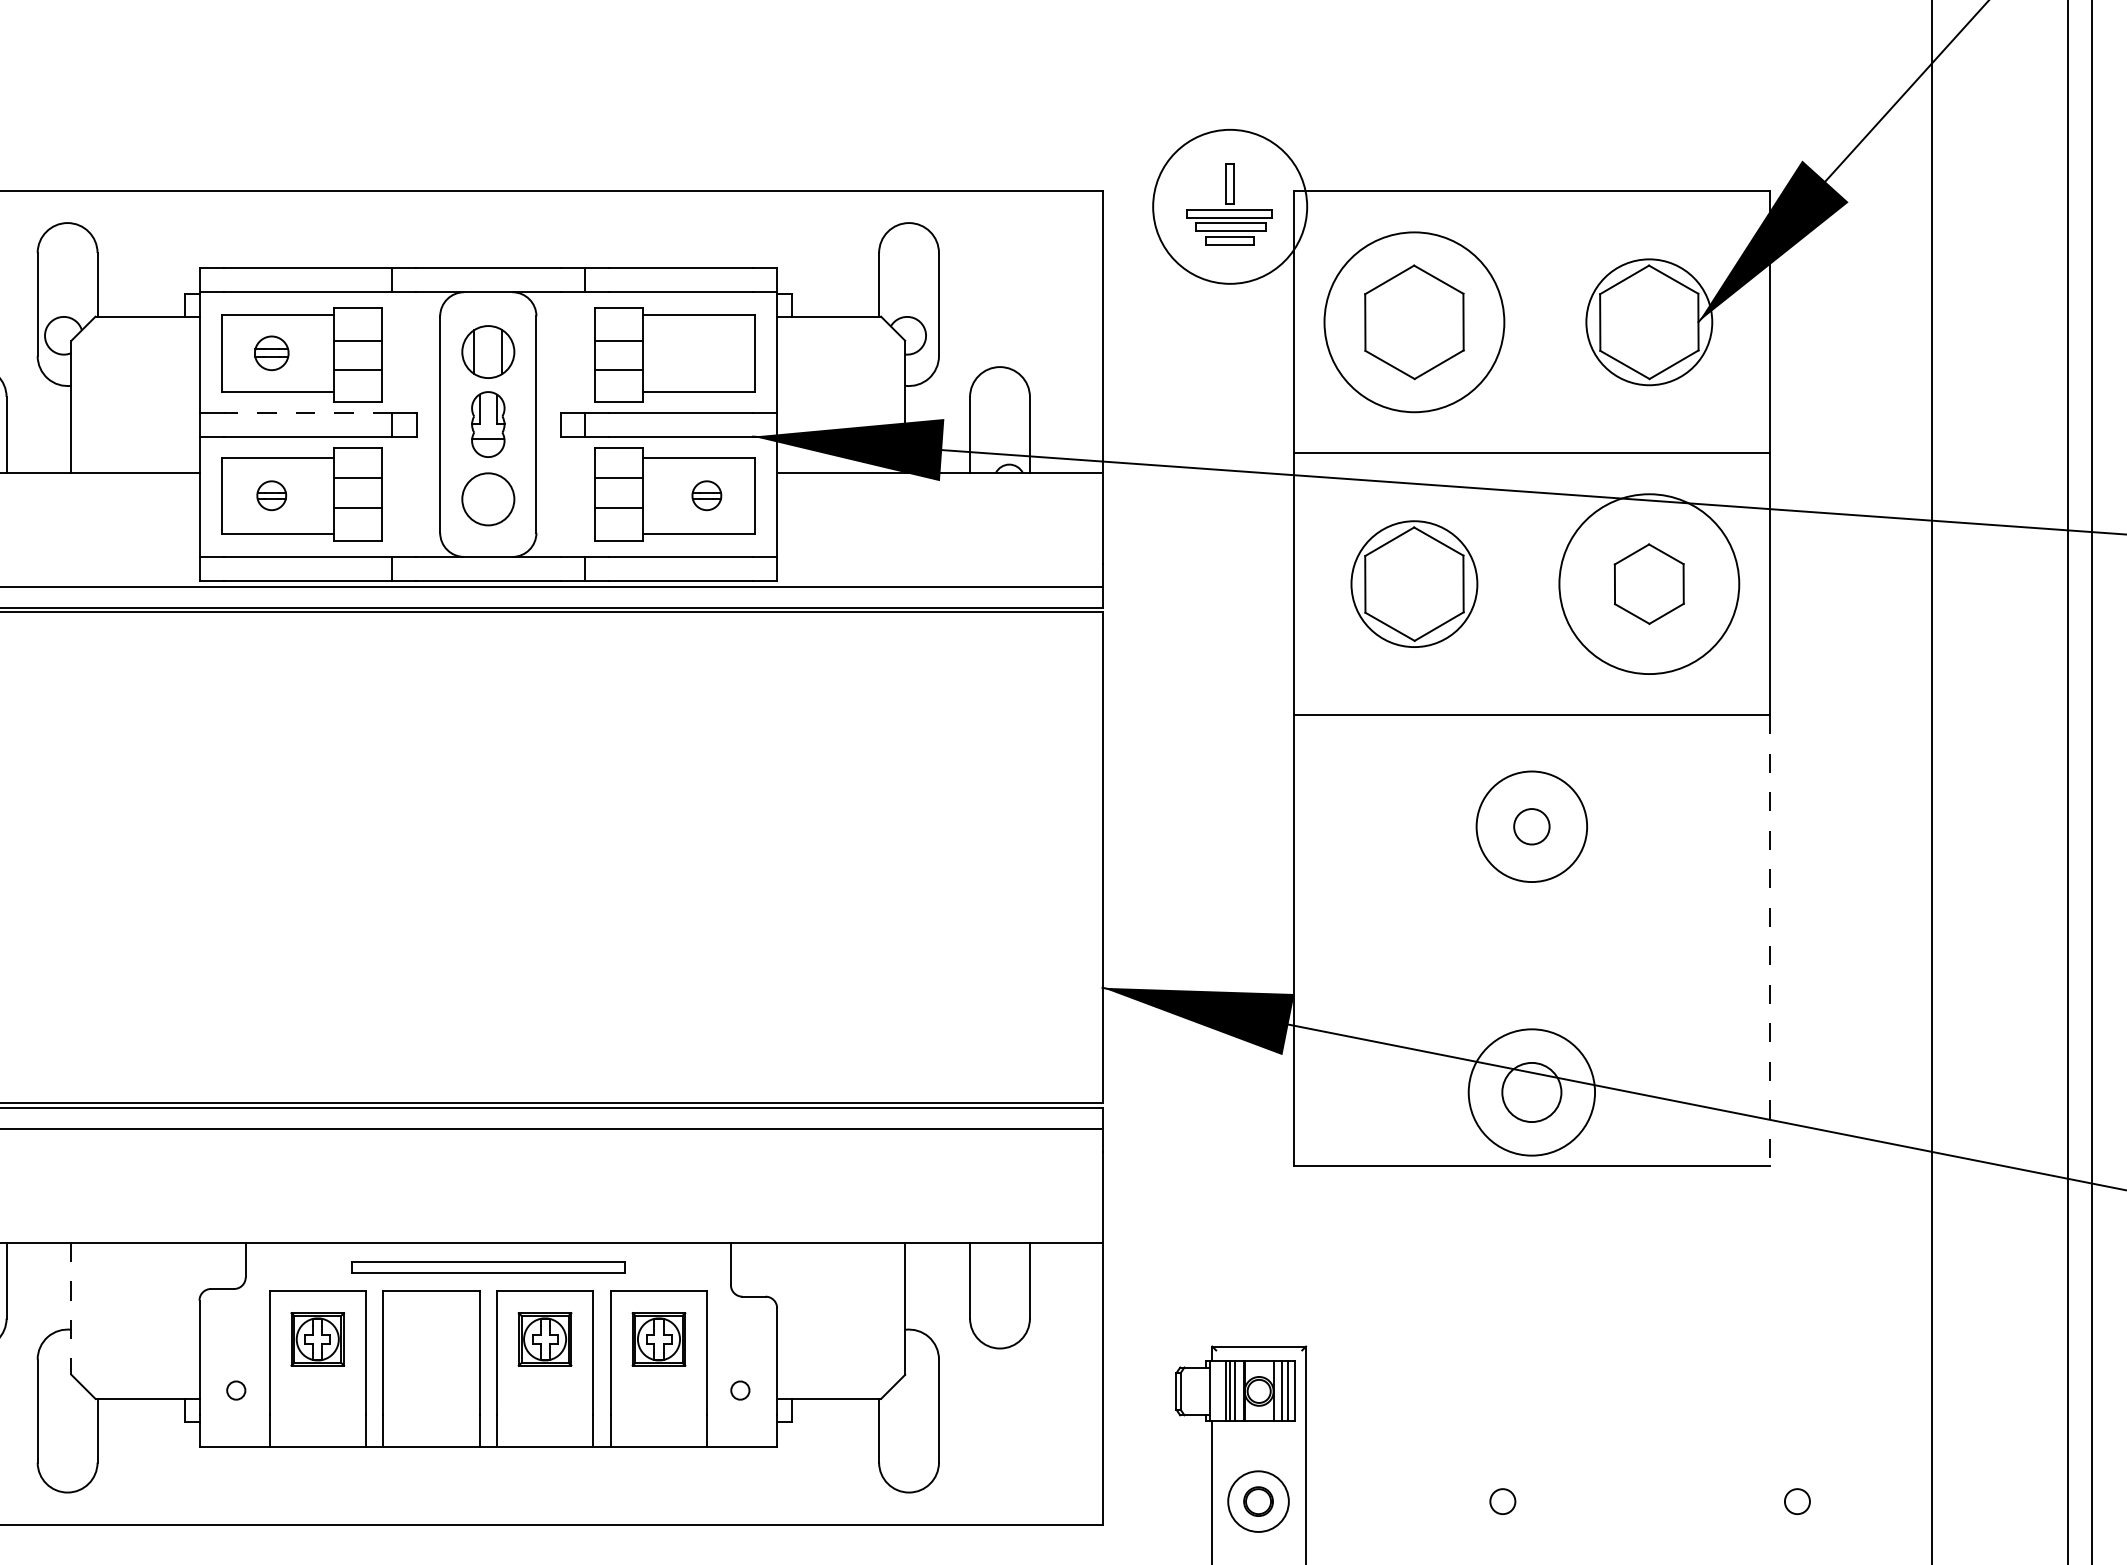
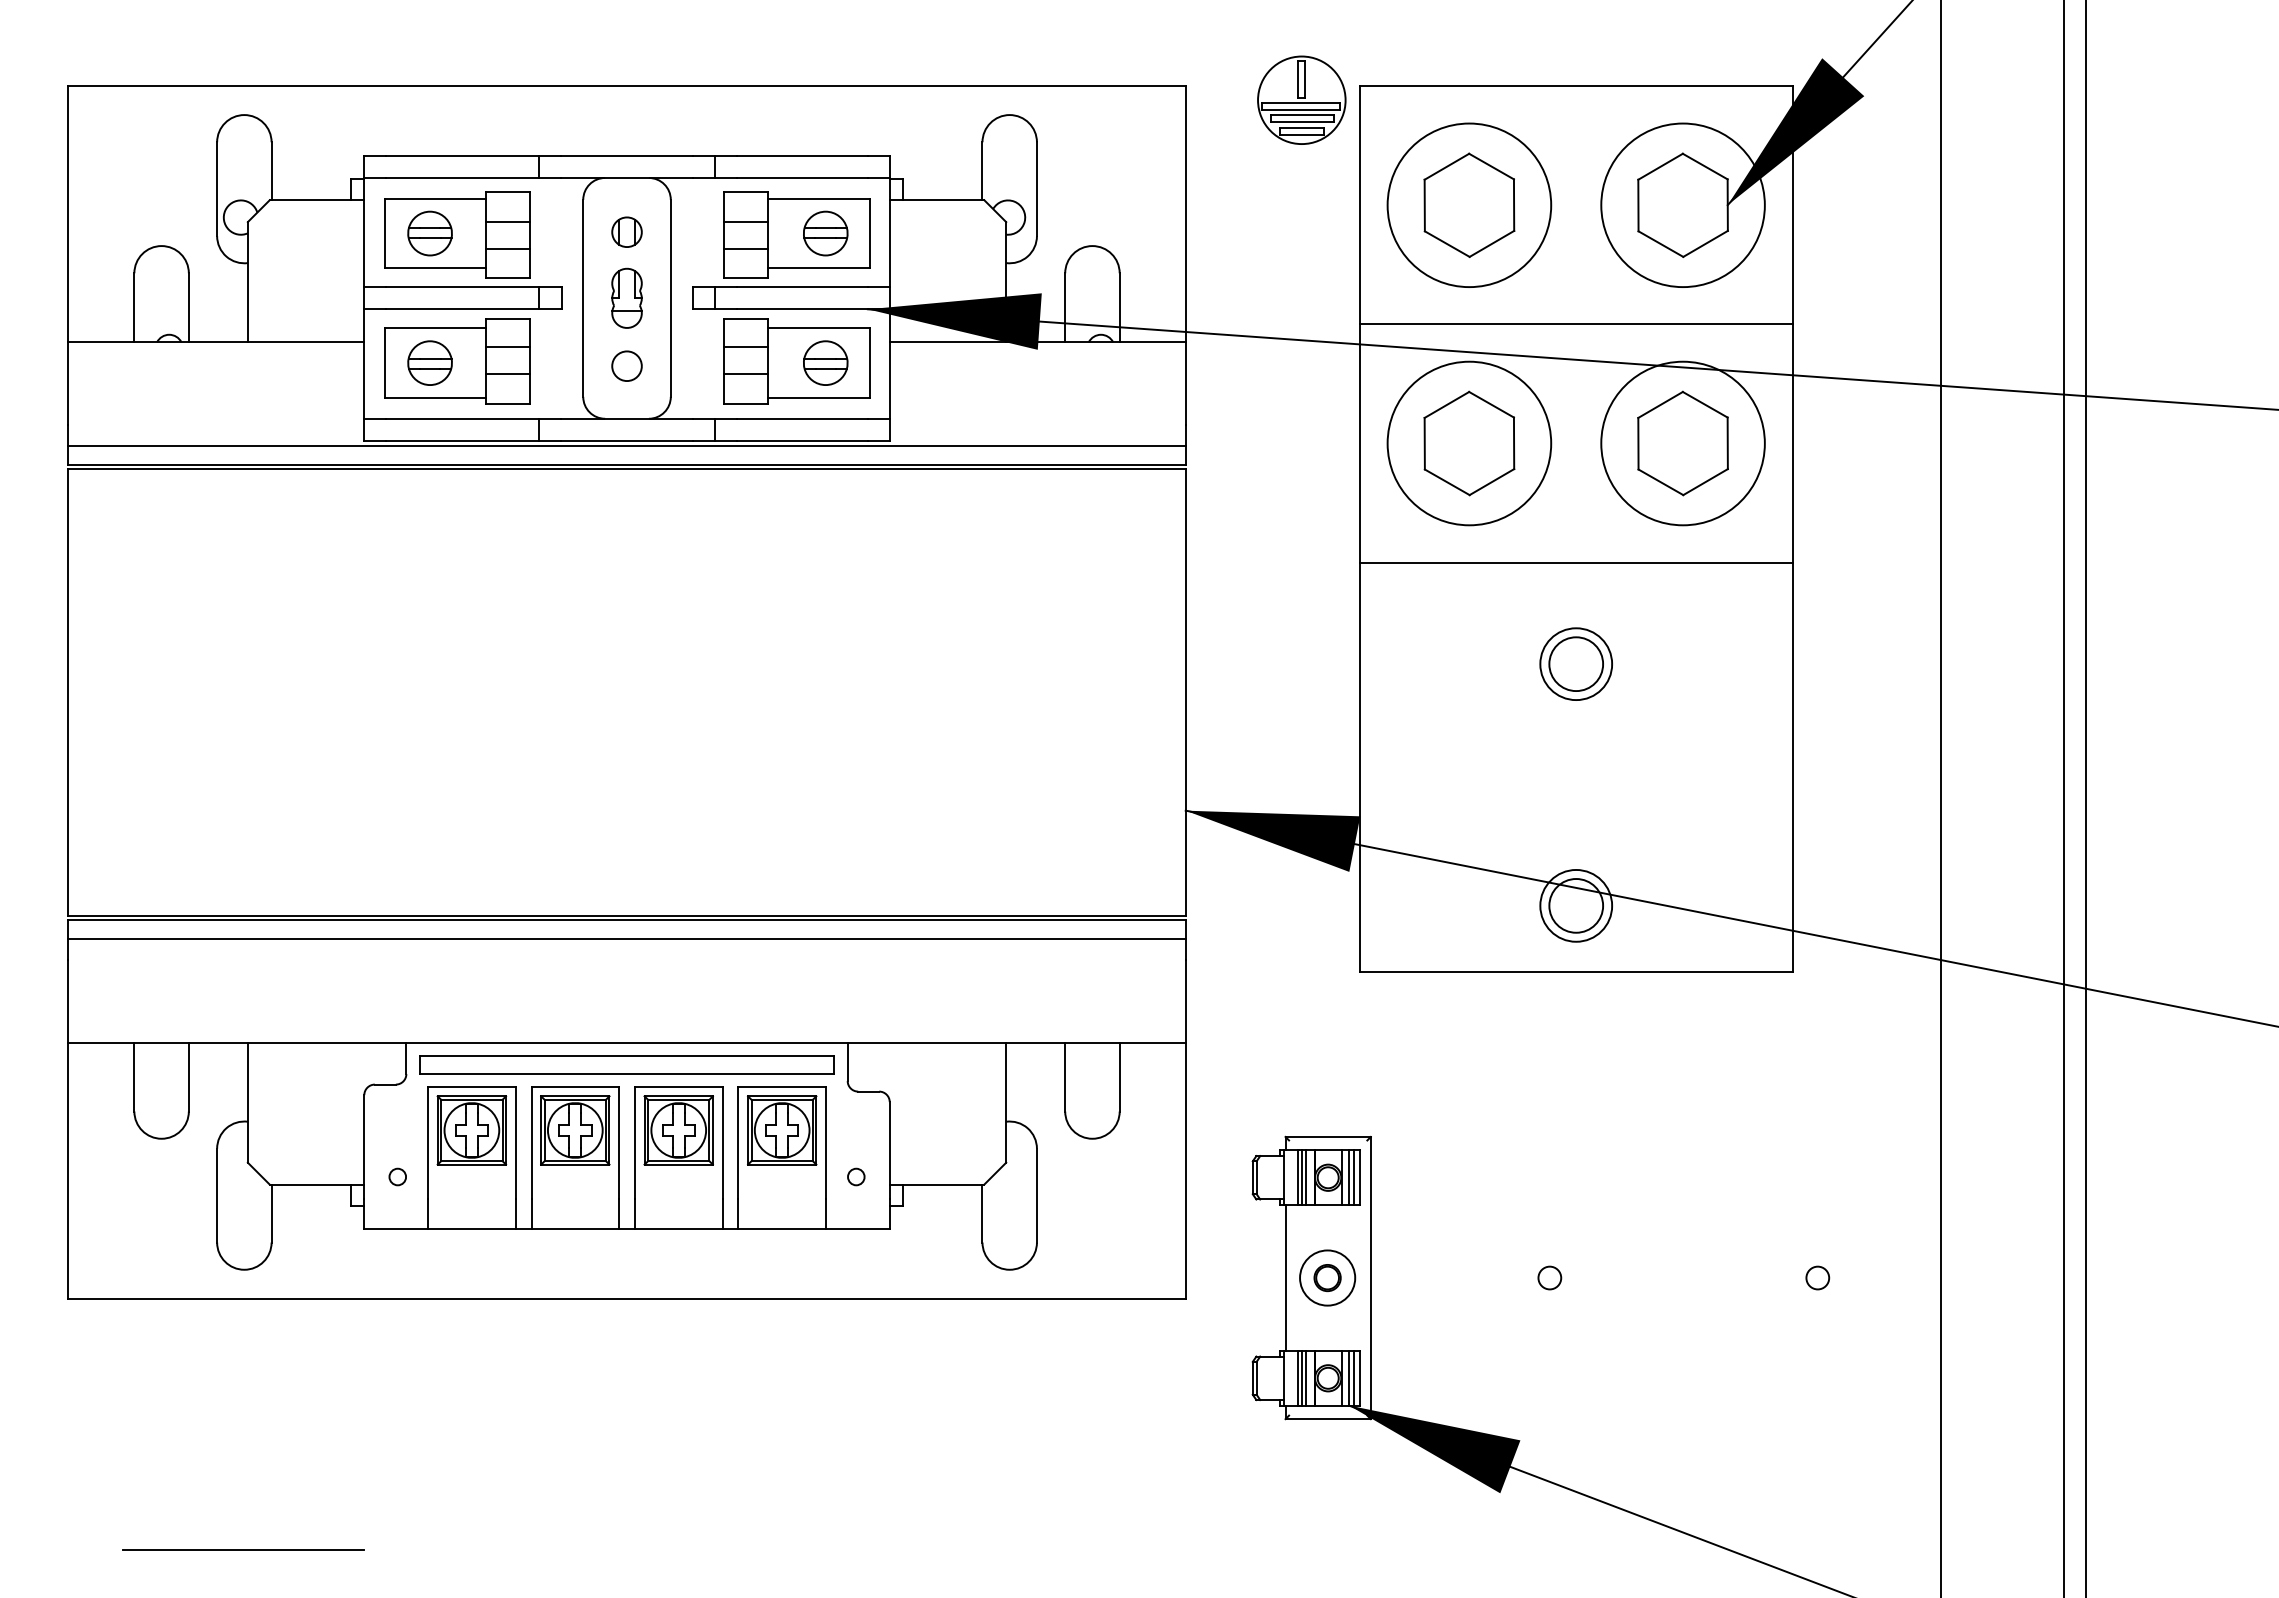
circle: (1229, 207) -> (1301, 100), size x0.62
circle: (1648, 322) -> (1682, 205), size x1.43
part: (487, 351) -> (626, 231), size x0.62
part: (271, 353) -> (429, 233), size x1.43
part: (706, 353) -> (825, 233), added
line: (307, 412) -> (462, 287), dashed -> solid
part: (271, 495) -> (429, 362), size x1.67
part: (706, 495) -> (825, 362), size x1.67
circle: (487, 498) -> (626, 365), size x0.62
circle: (1414, 584) -> (1469, 443), size x1.43
part: (1648, 584) -> (1682, 443), size x1.43
circle: (1532, 827) -> (1576, 664), size x0.71
circle: (1532, 827) -> (1576, 664), size x1.67
line: (1769, 940) -> (1792, 767), dashed -> solid
circle: (1532, 1092) -> (1576, 905), size x0.62
part: (487, 1266) -> (626, 1064), size x1.67
line: (71, 1309) -> (247, 1103), dashed -> solid
part: (317, 1339) -> (471, 1130), size x1.43
part: (431, 1339) -> (575, 1130), added
part: (544, 1339) -> (678, 1130), size x1.43
part: (659, 1339) -> (782, 1130), size x1.43

